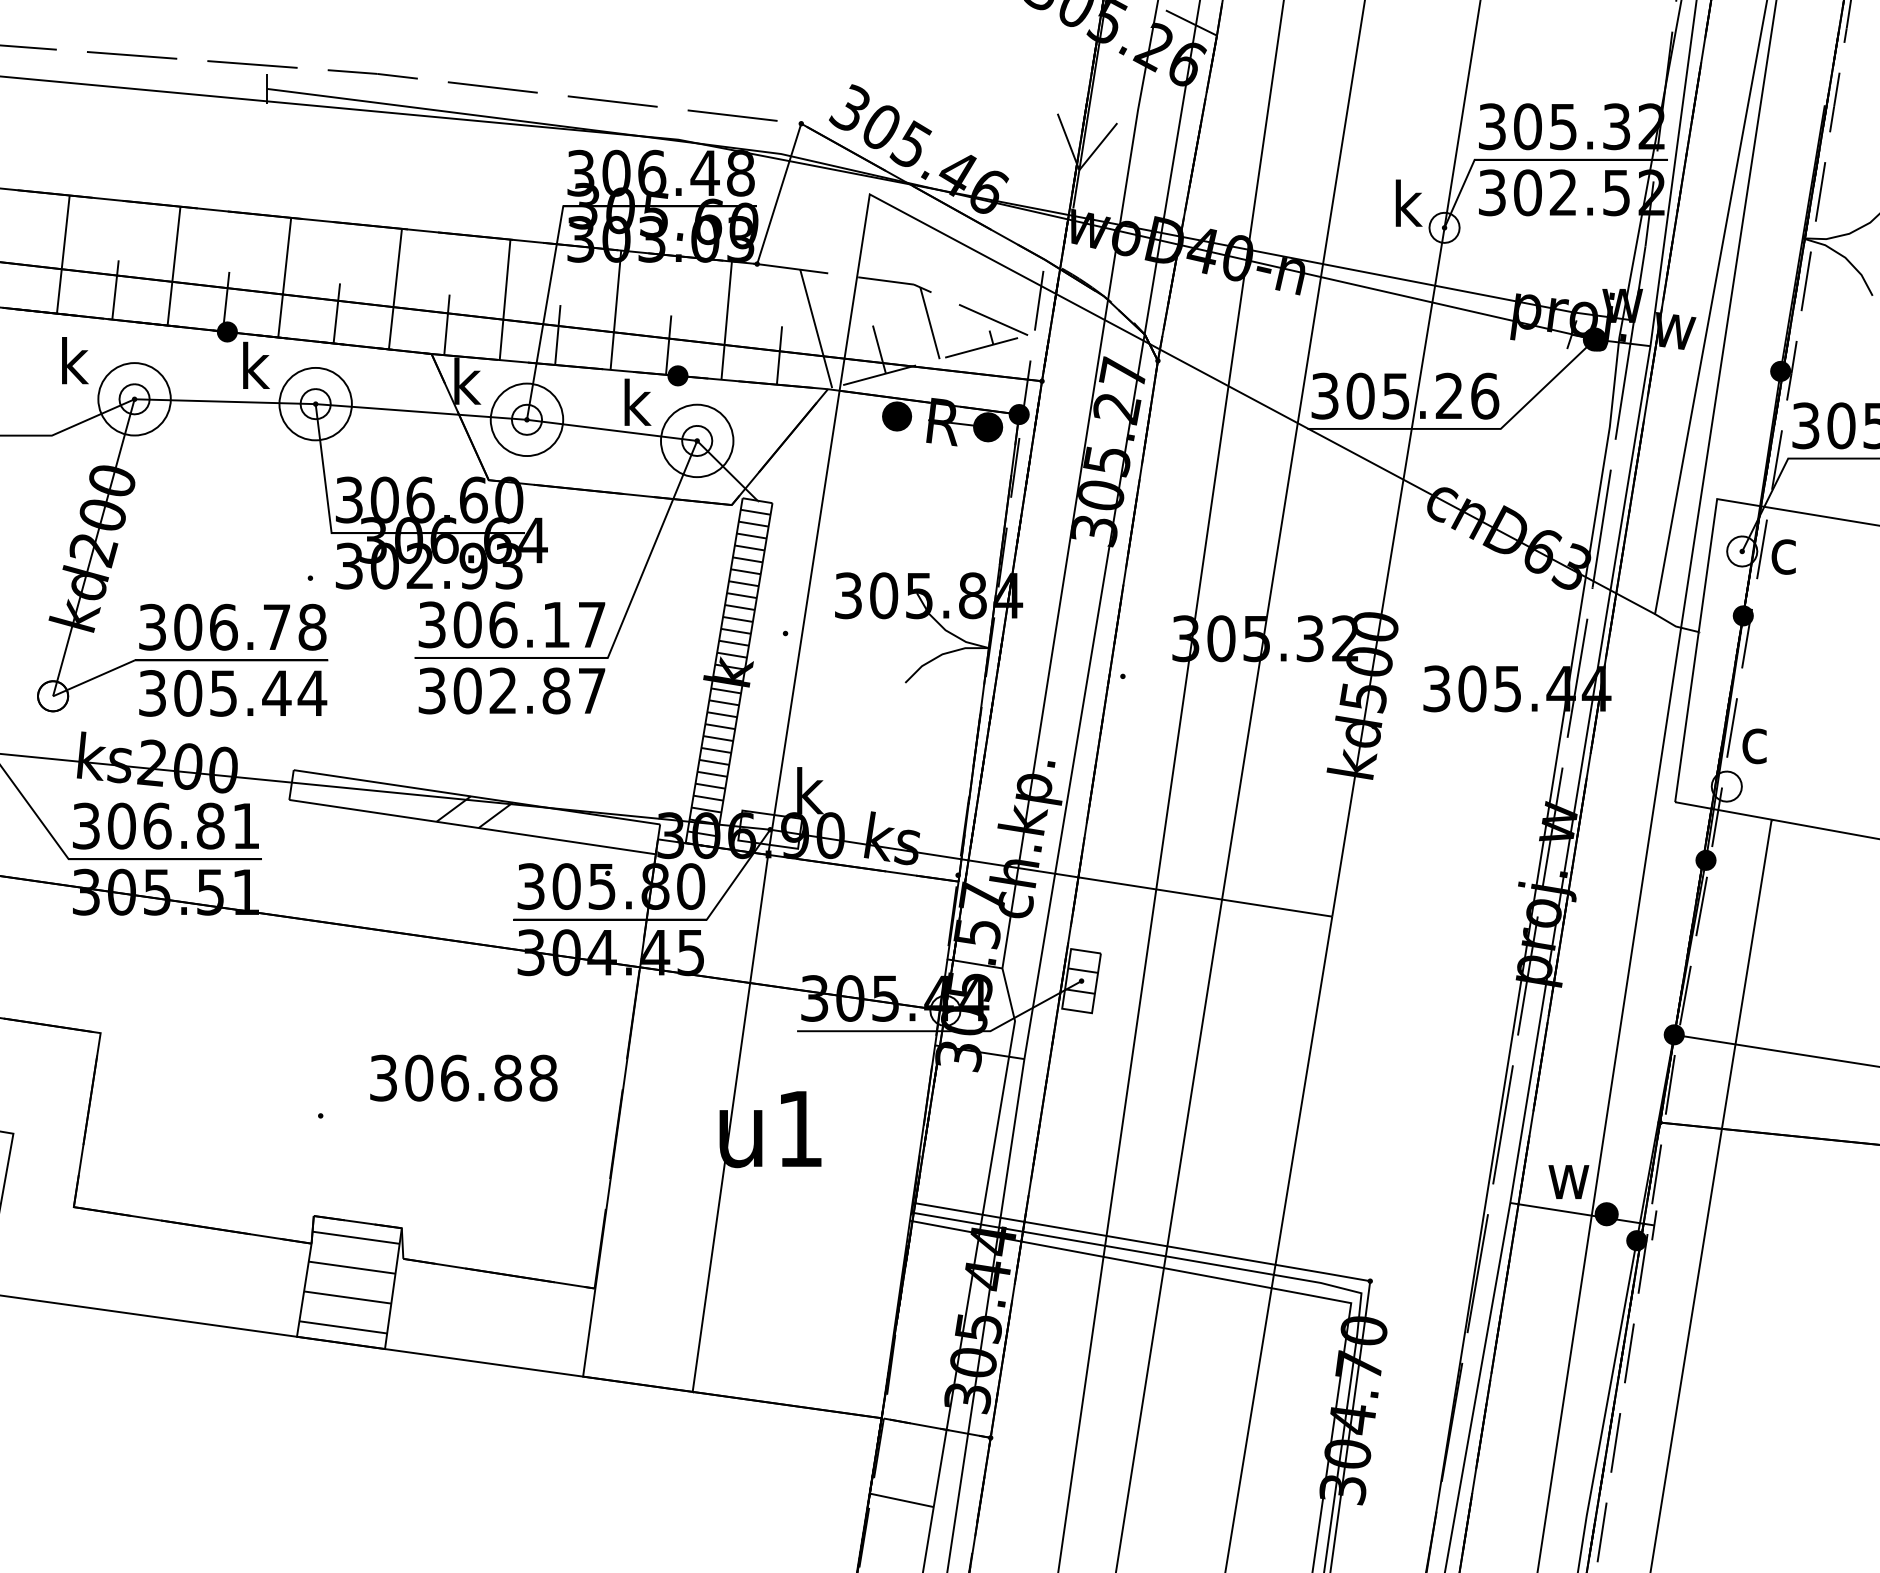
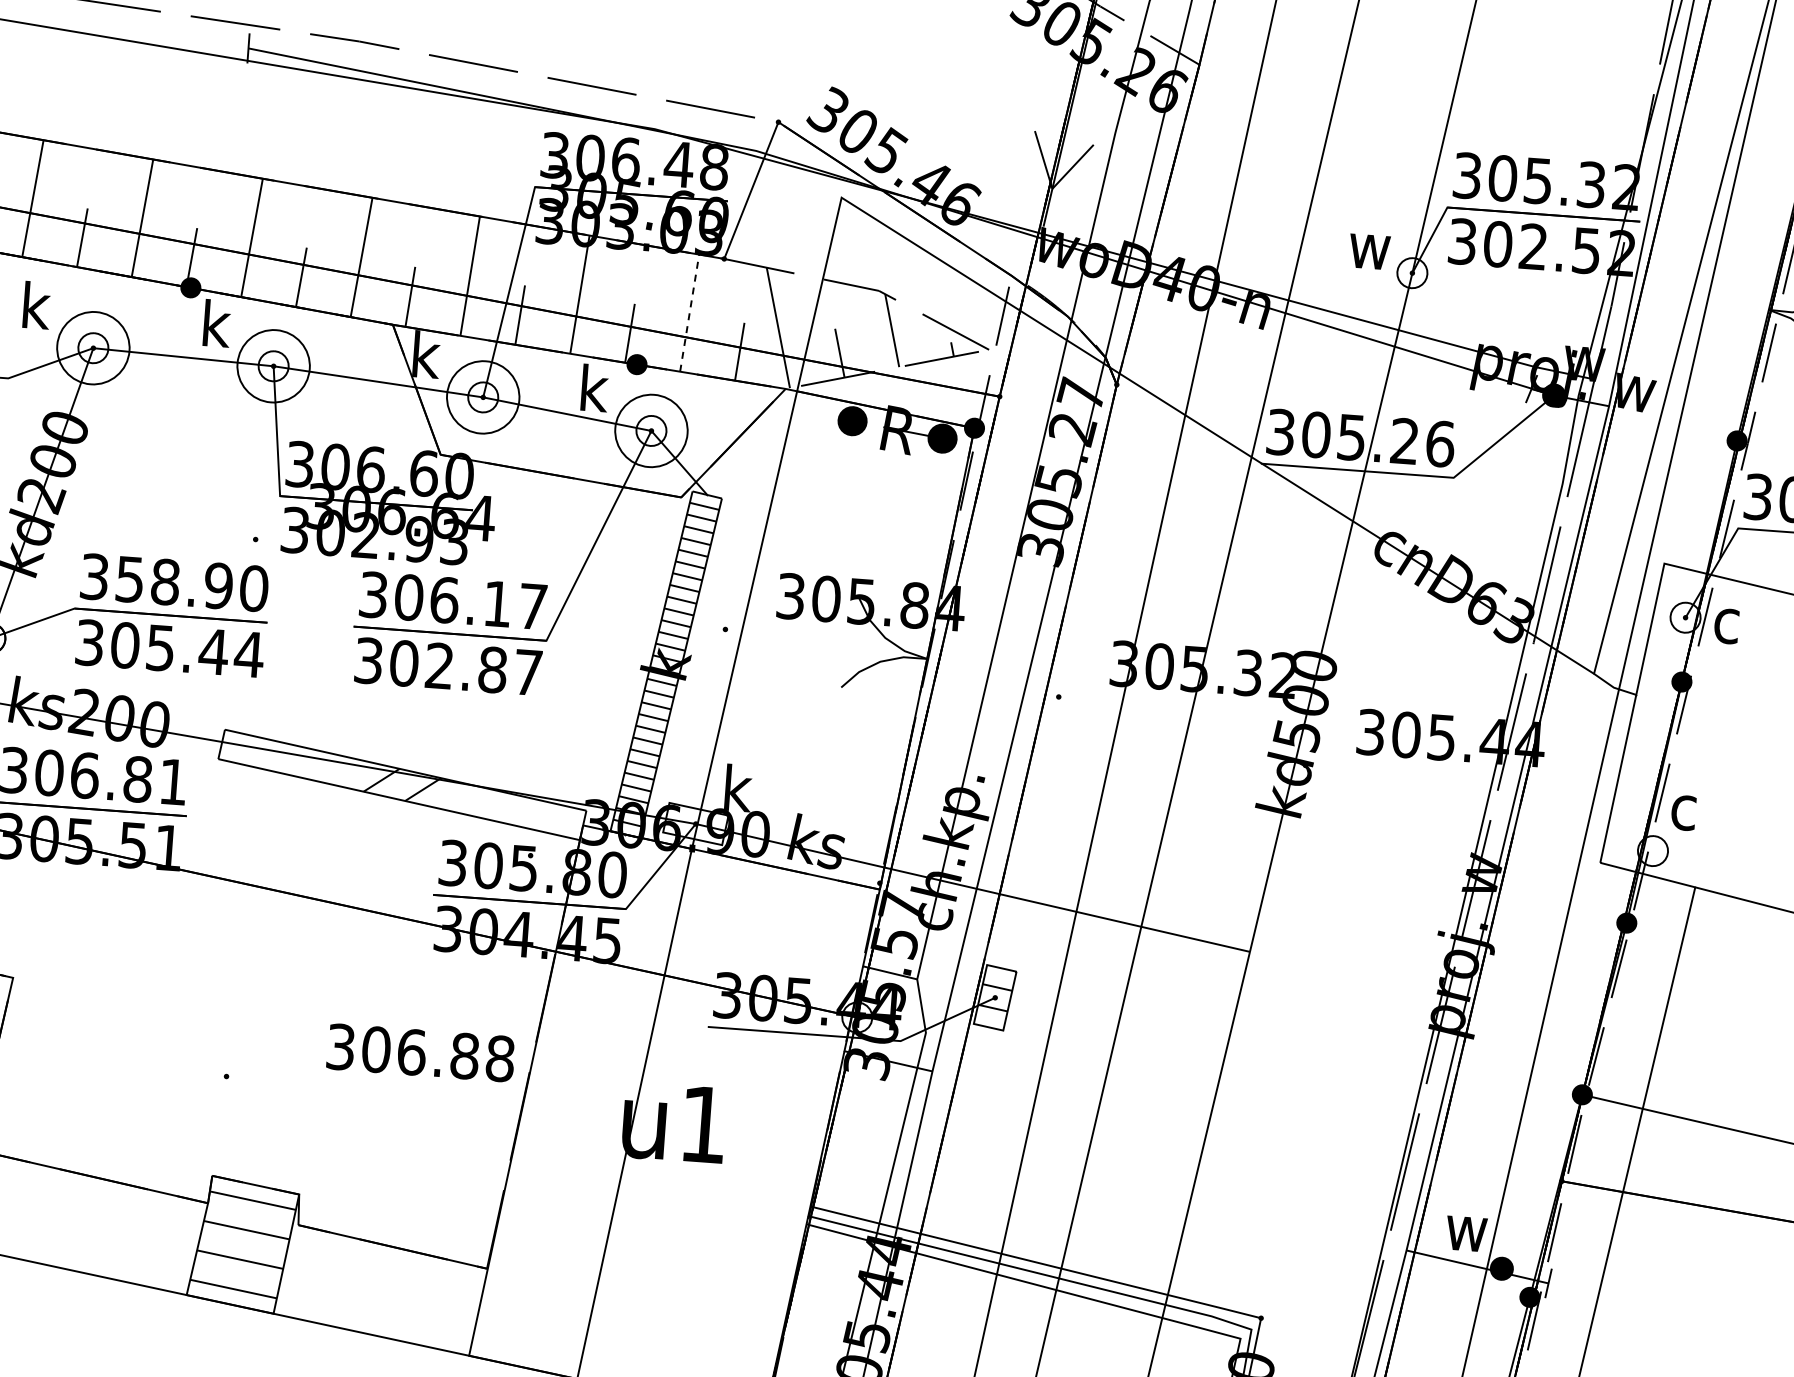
text: (1401, 202) -> (1371, 244), k -> w
line: (726, 320) -> (689, 312), solid -> dashed
text: (250, 626) -> (192, 583), 306.78 -> 358.90
text: (463, 1077) -> (420, 1052), moved

